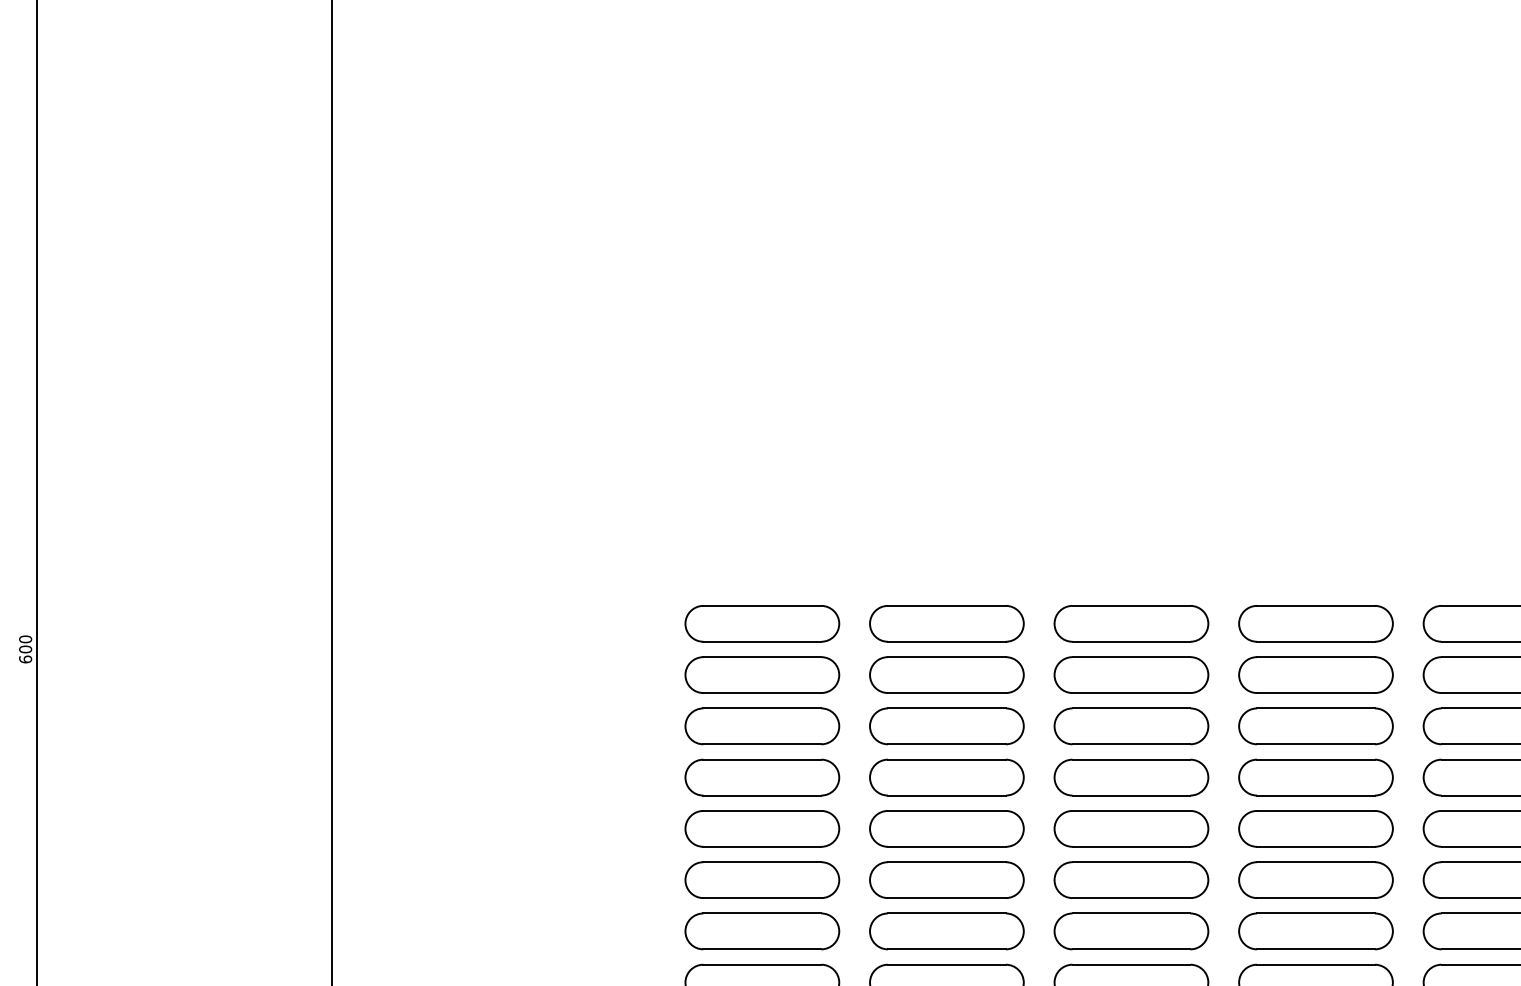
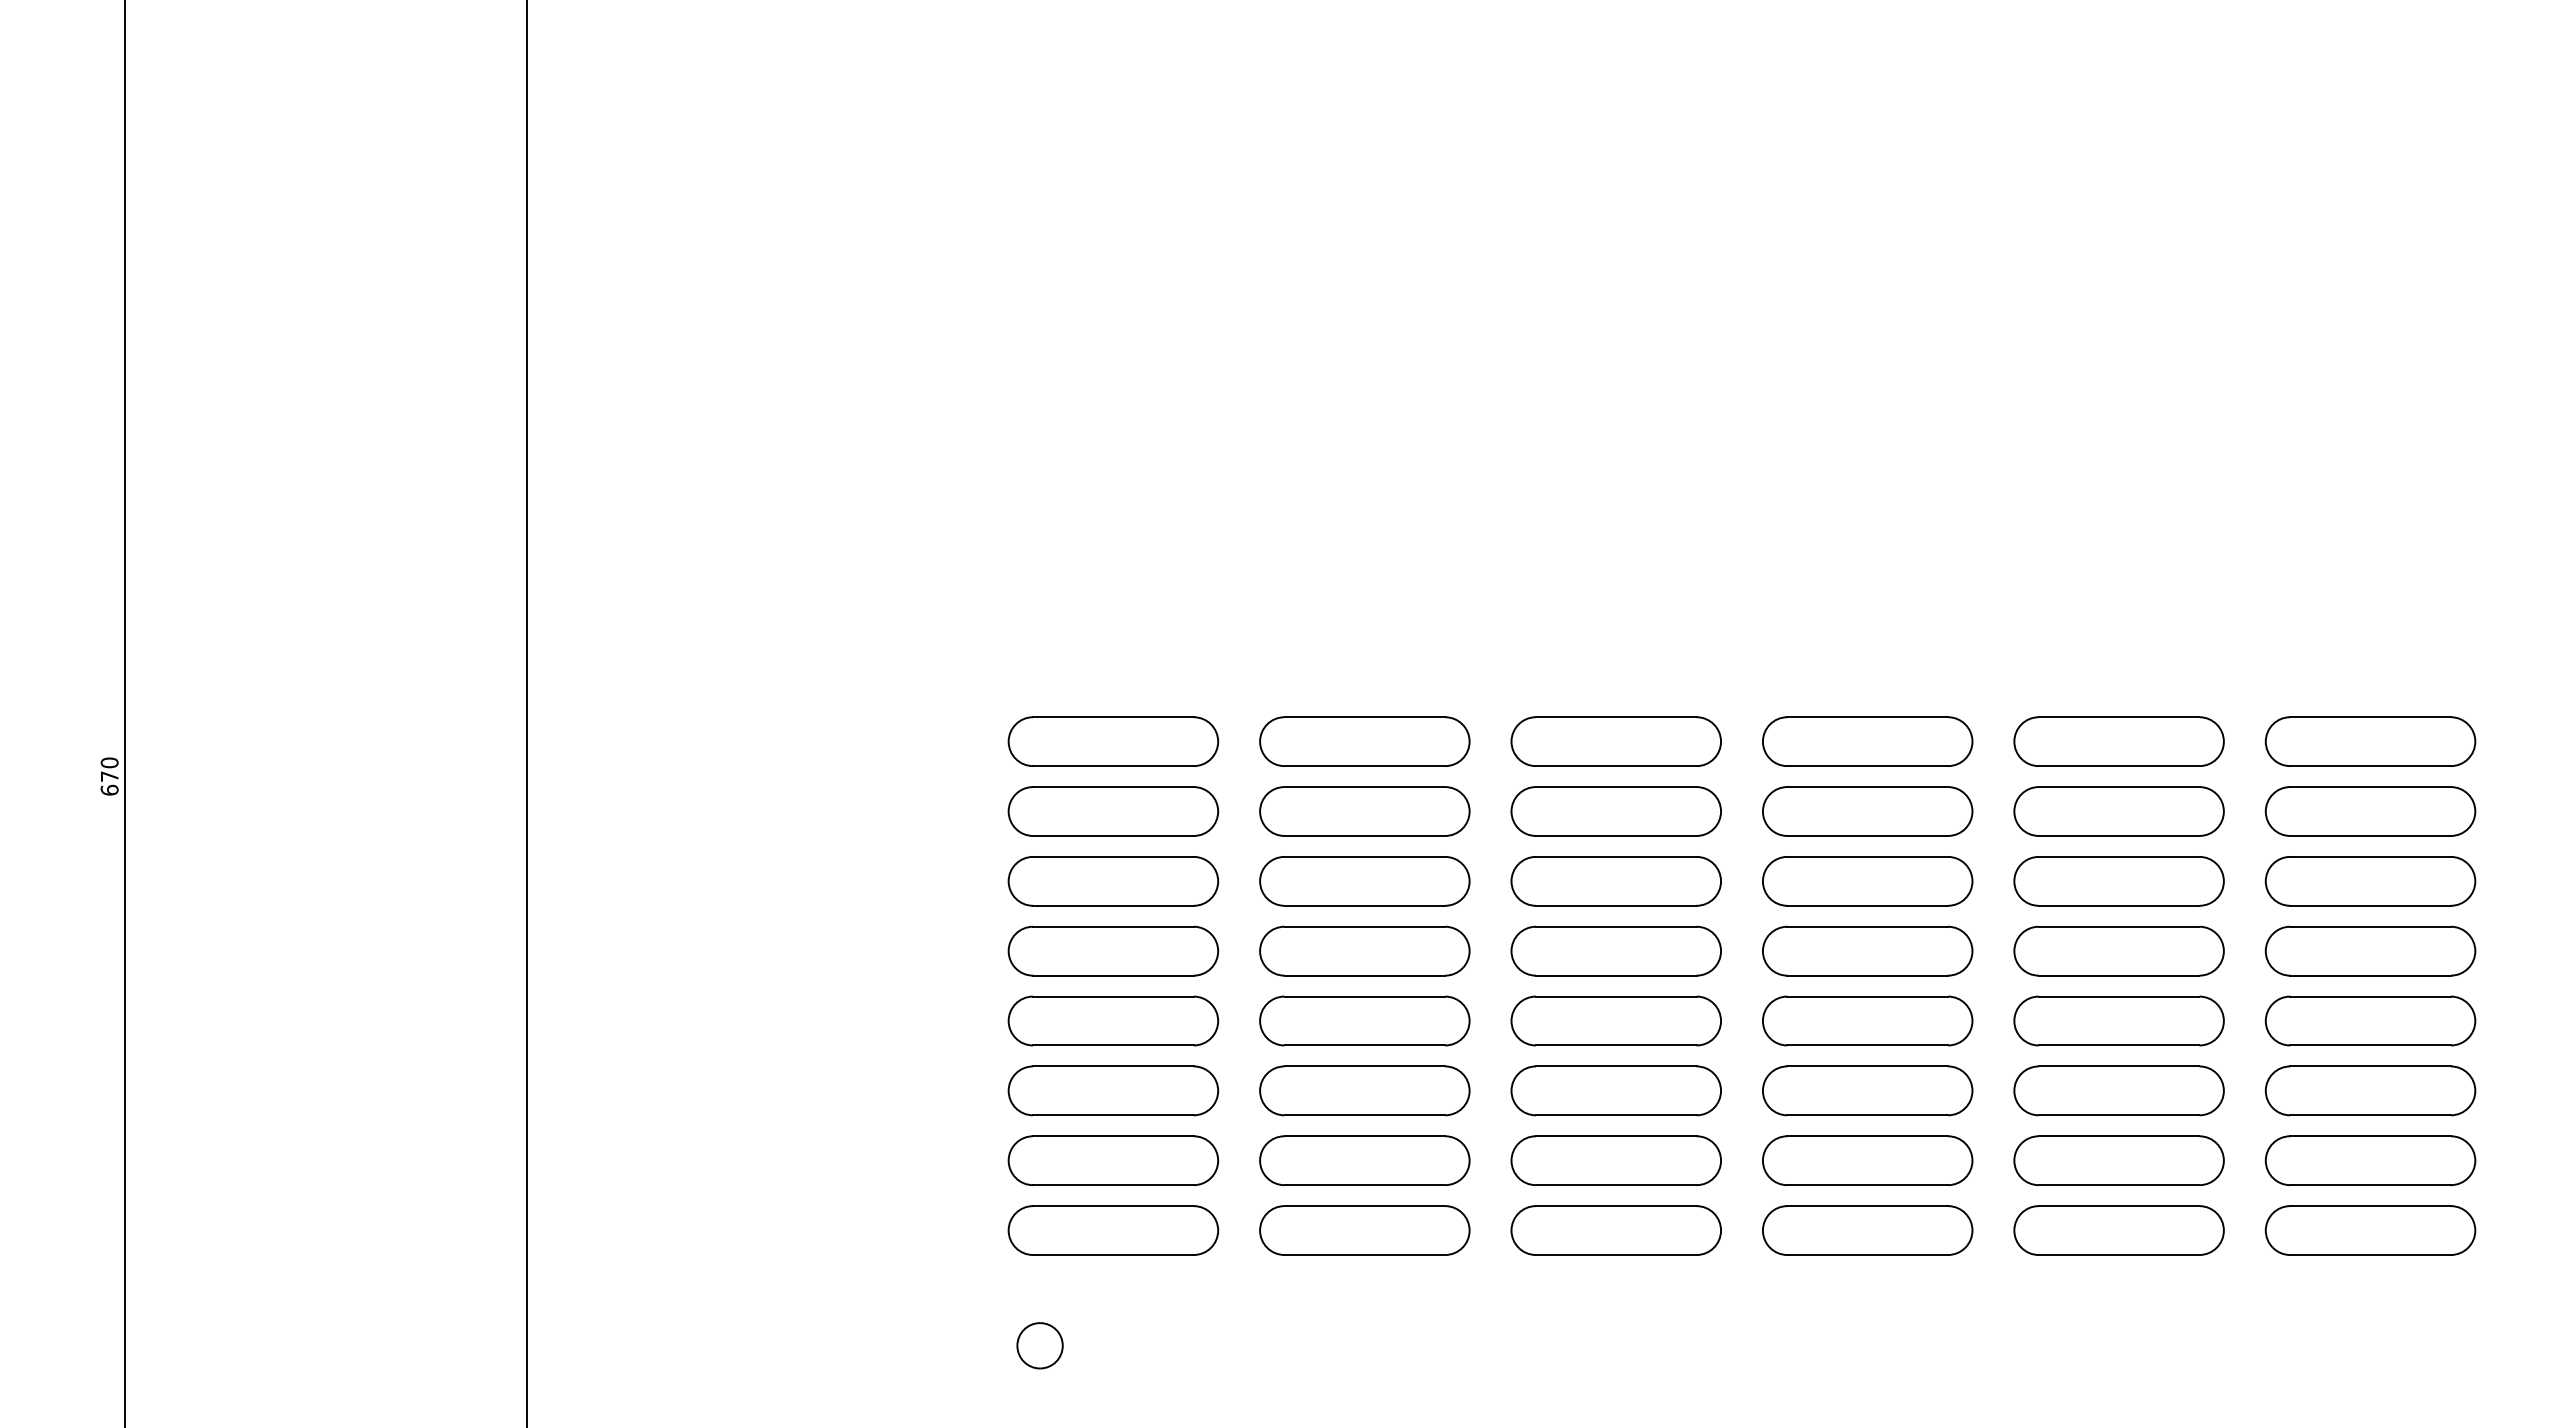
text: (25, 649) -> (109, 776), 600 -> 670

